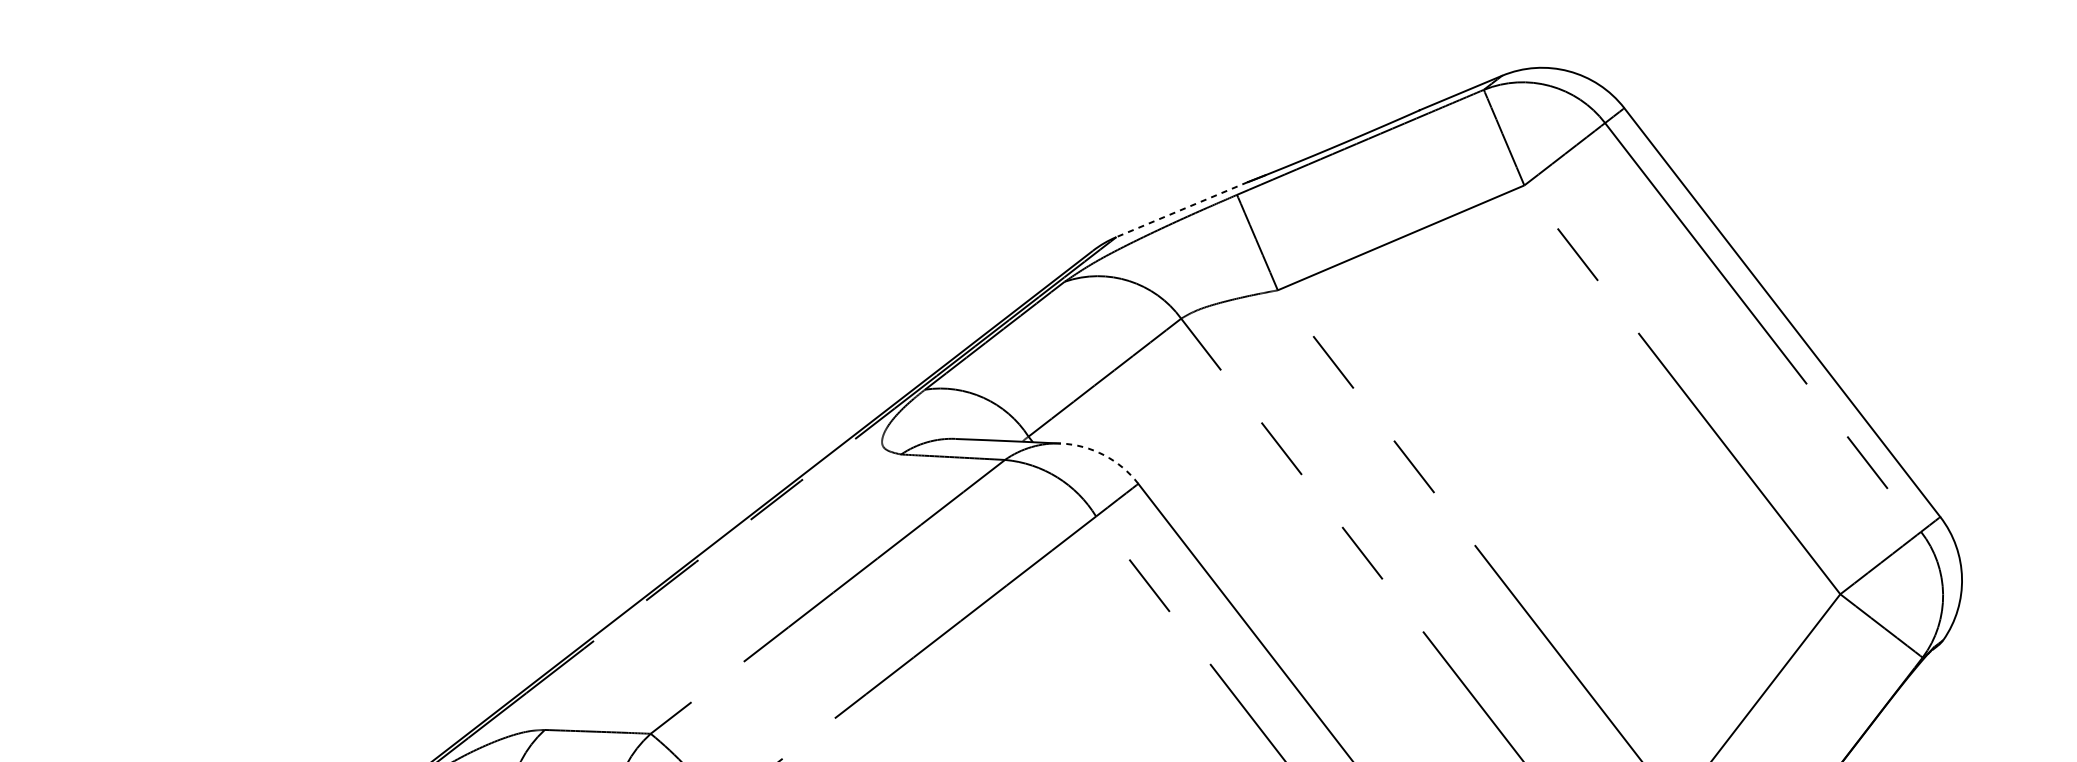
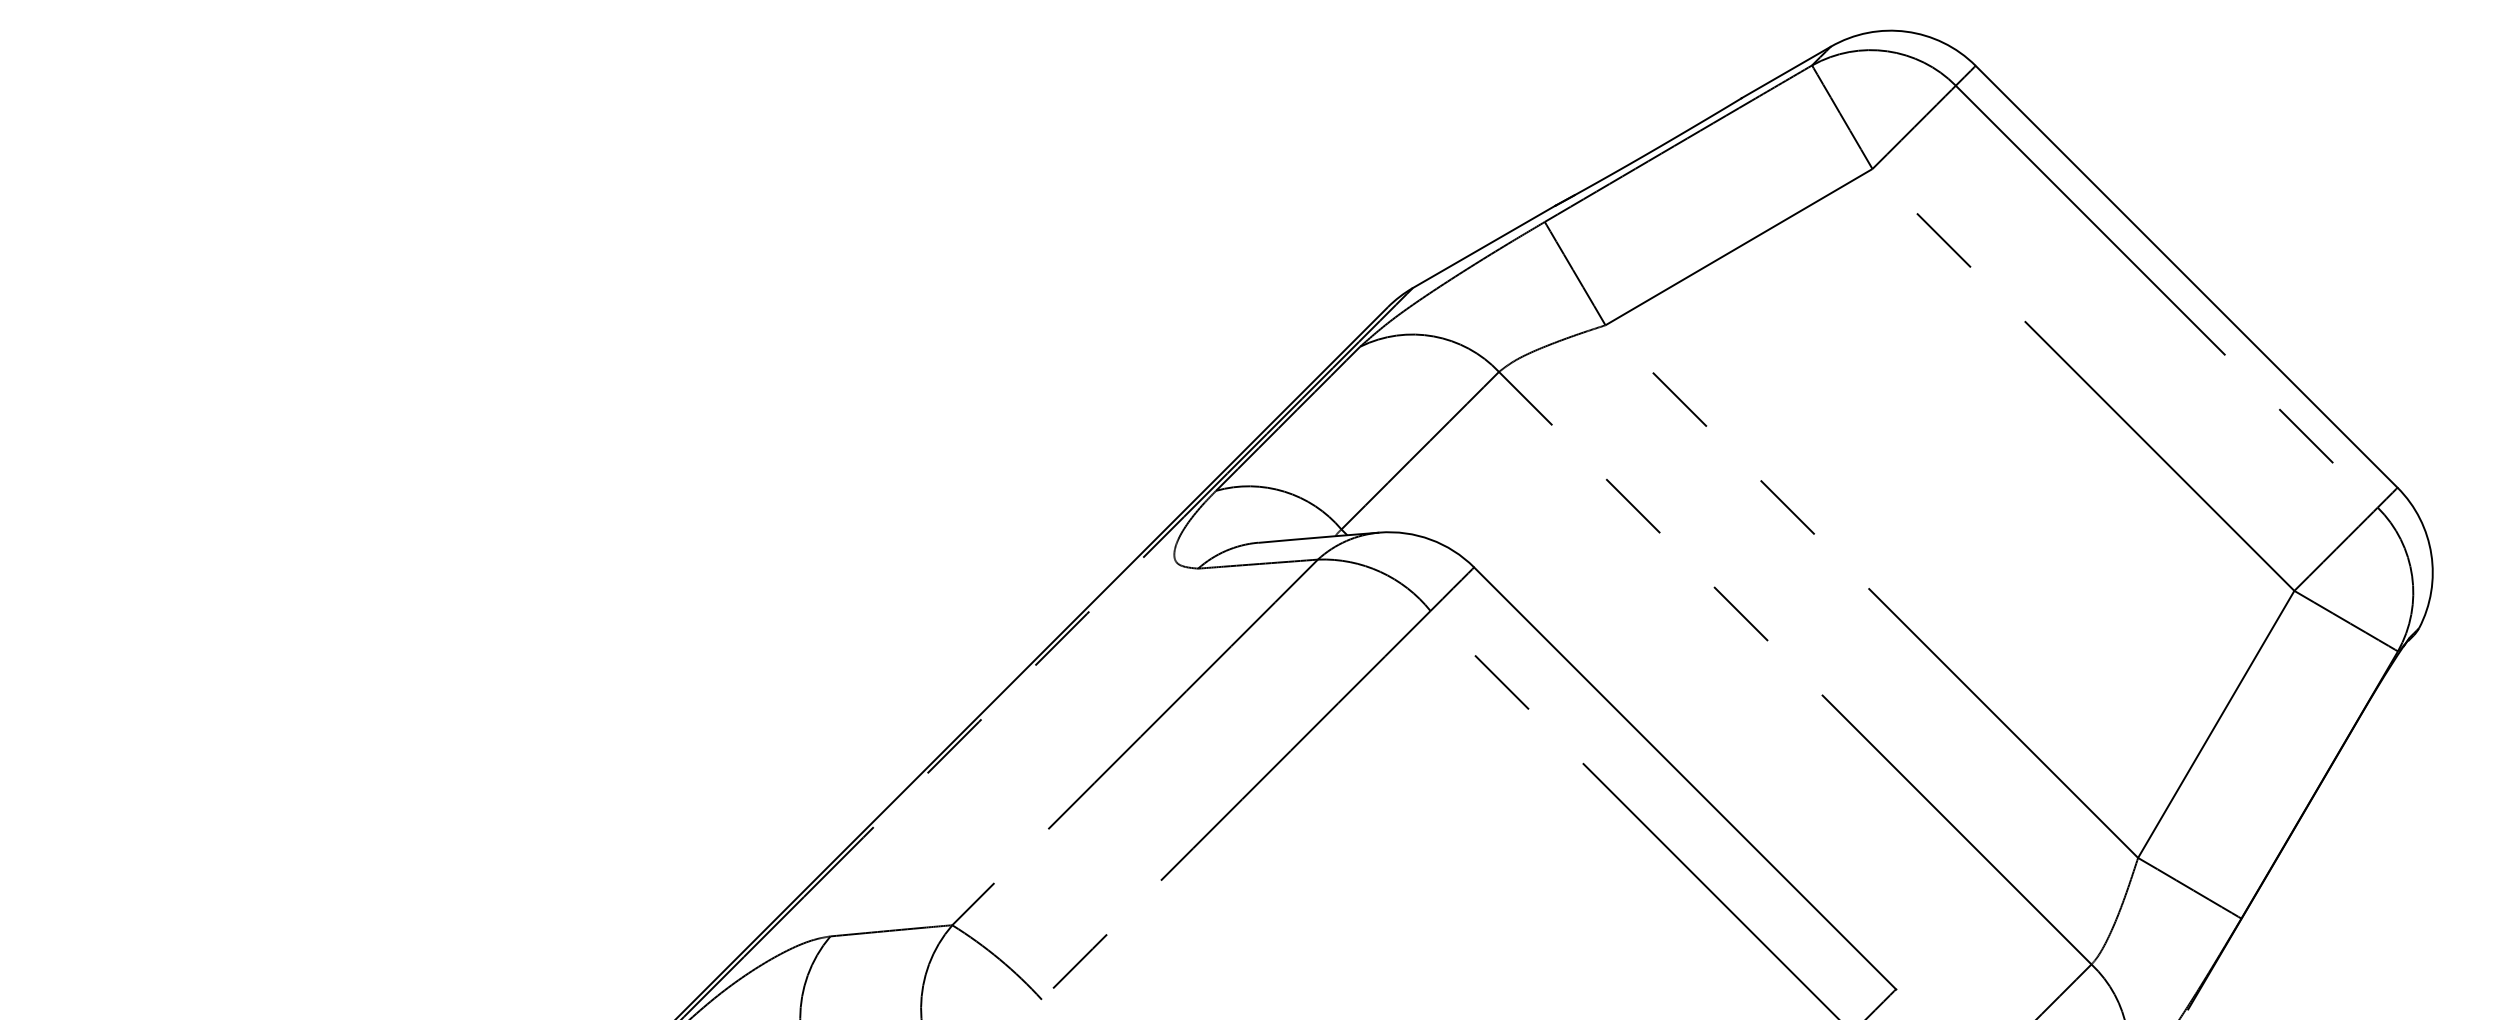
line: (1181, 210) -> (1483, 247), dashed -> solid
arc: (1103, 455) -> (1430, 539), dashed -> solid

